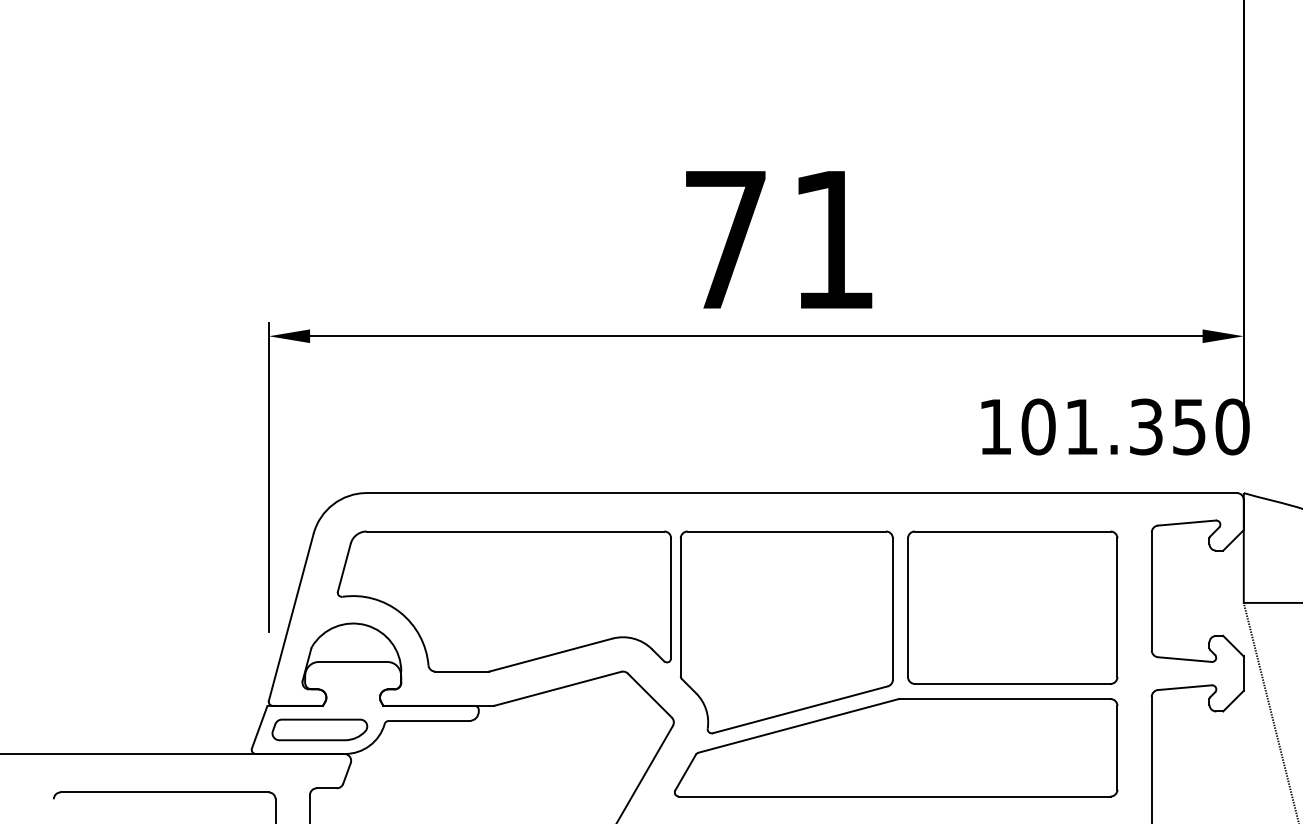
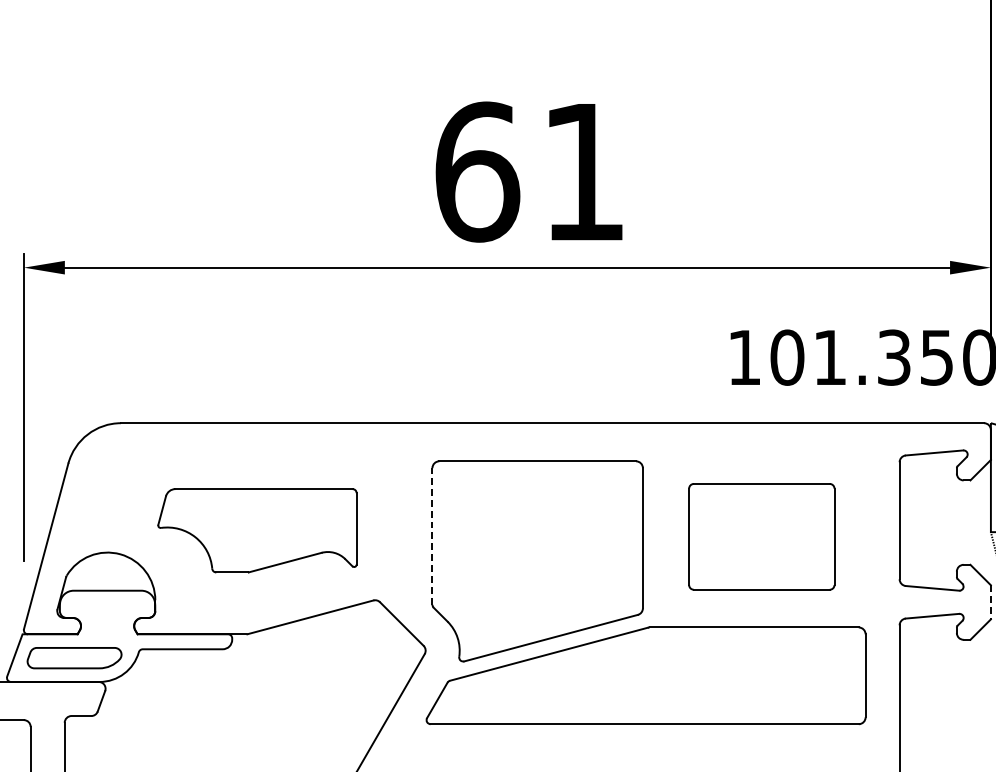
text: (726, 239) -> (477, 171), 71 -> 61
part: (503, 601) -> (256, 530), size x0.6
line: (680, 607) -> (432, 536), solid -> dashed
part: (1012, 607) -> (761, 536), size x0.7
line: (1243, 674) -> (990, 603), solid -> dashed

